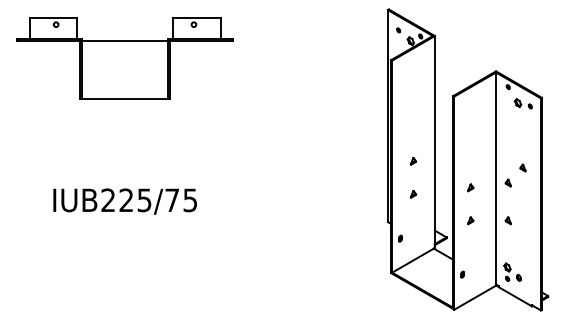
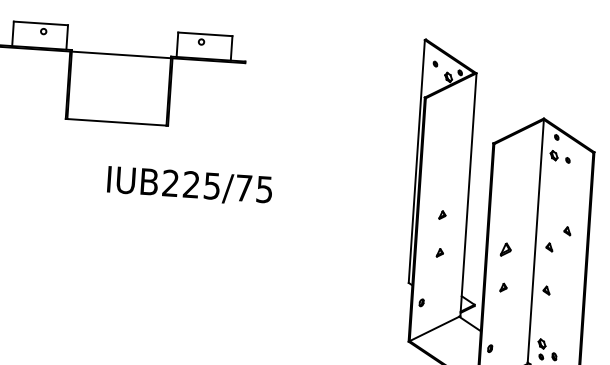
part: (523, 103) -> (560, 156), moved
part: (470, 187) -> (505, 249), size x1.6
text: (124, 201) -> (189, 185), moved

